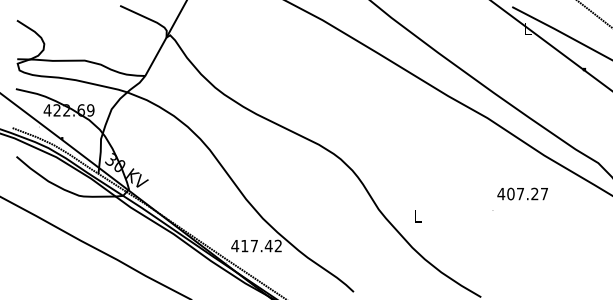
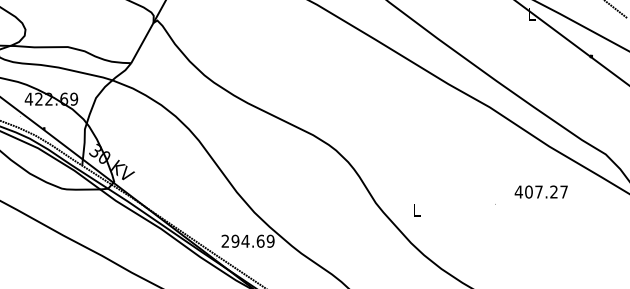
text: (522, 193) -> (541, 191), moved
text: (256, 245) -> (247, 240), 417.42 -> 294.69

